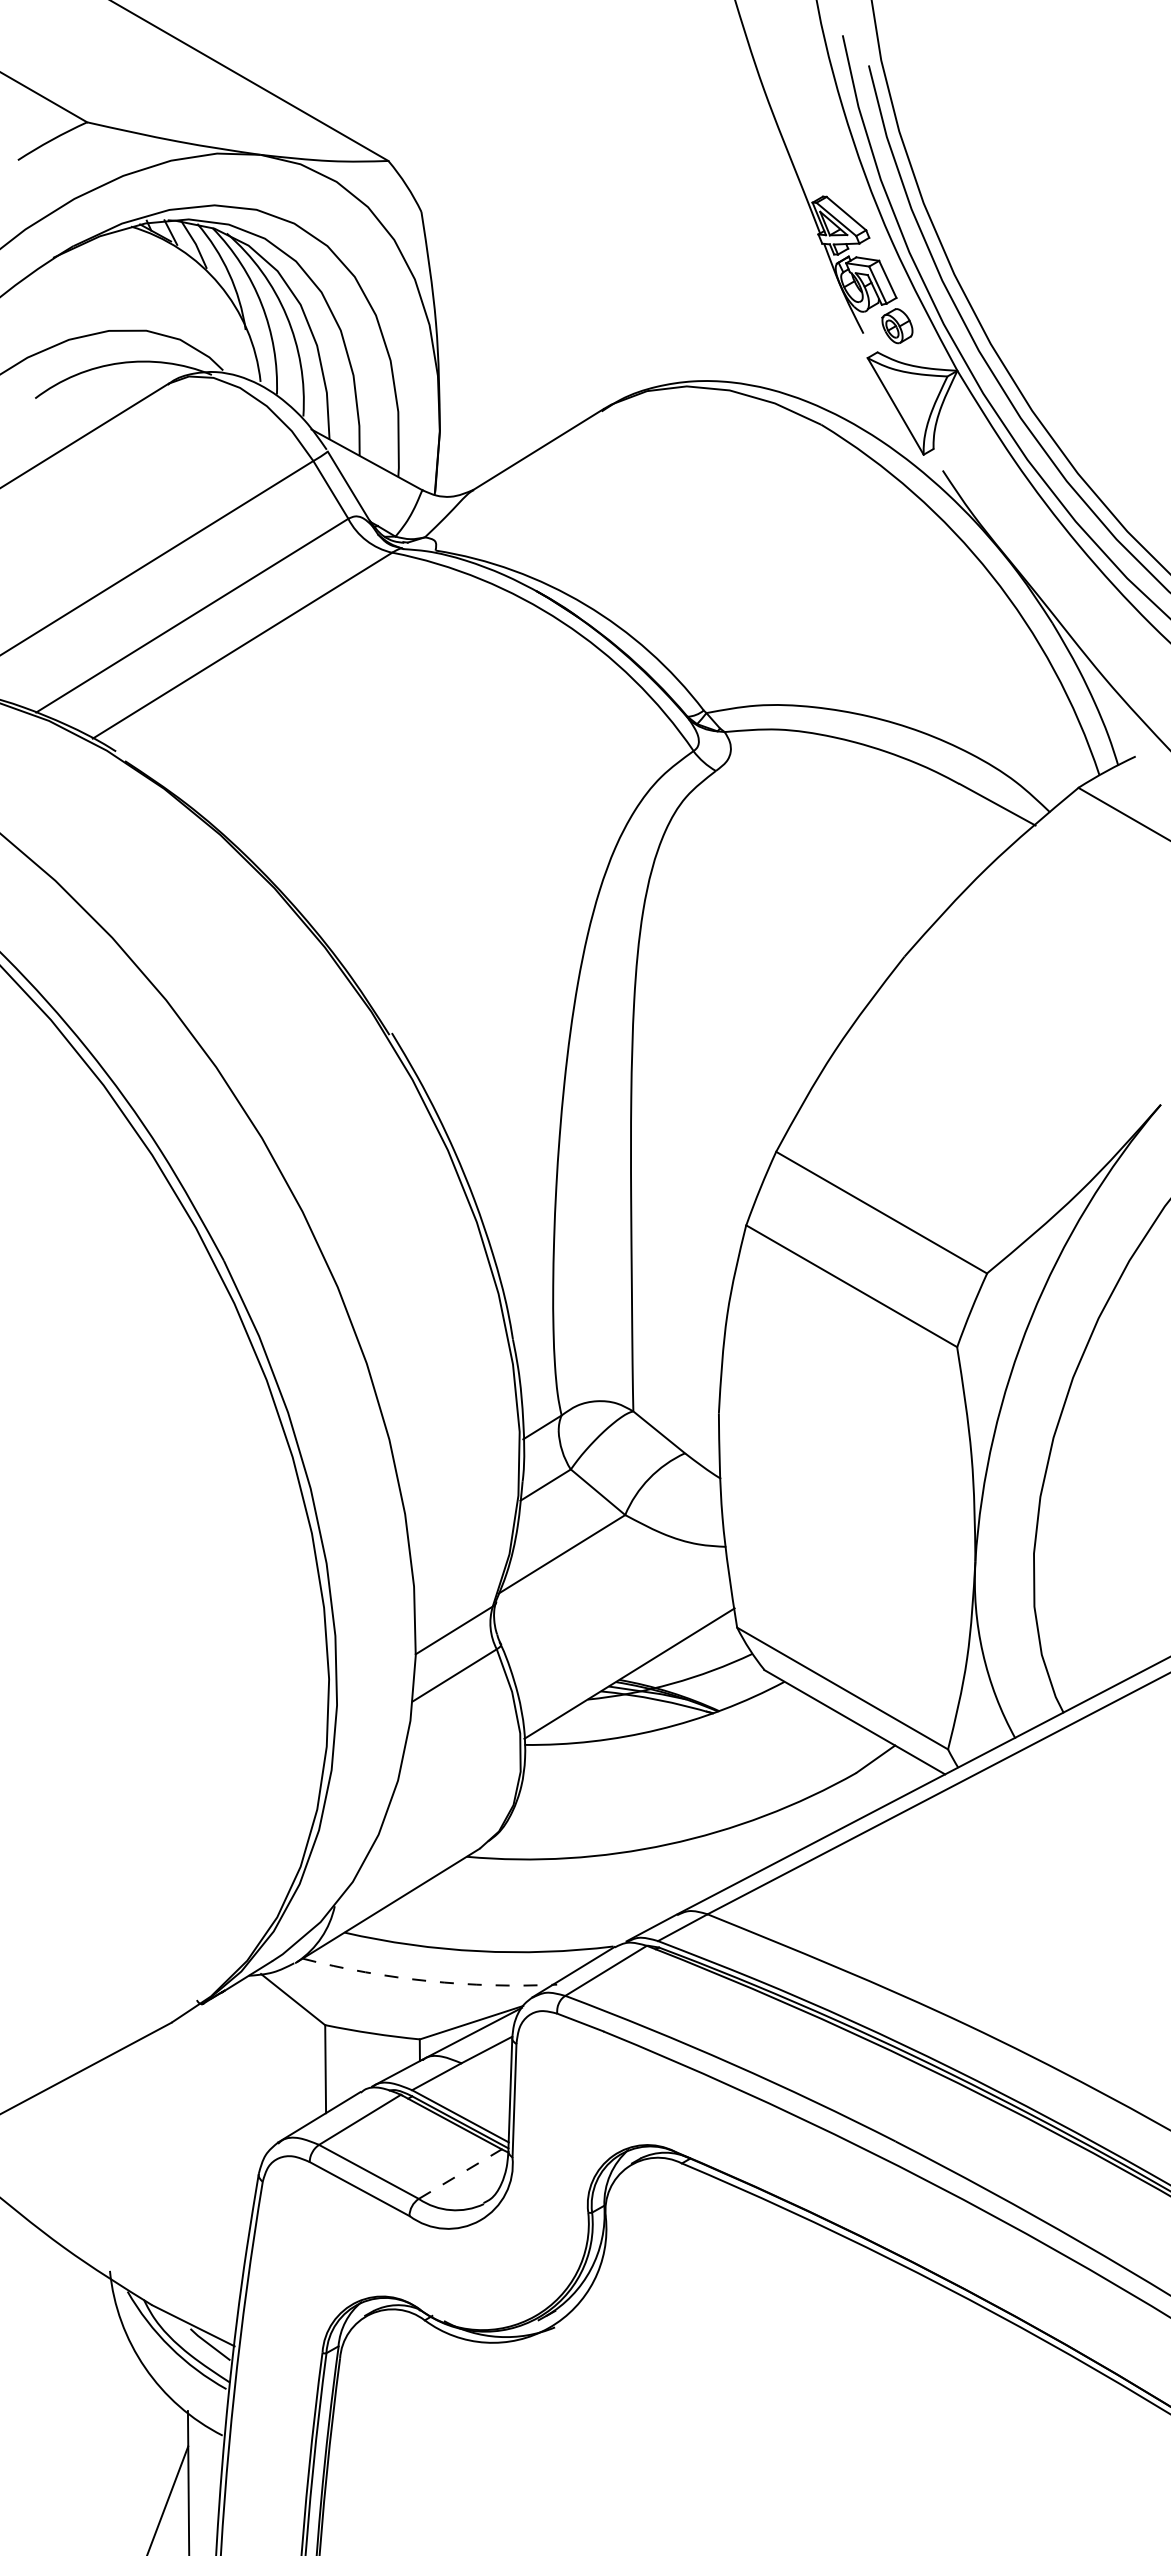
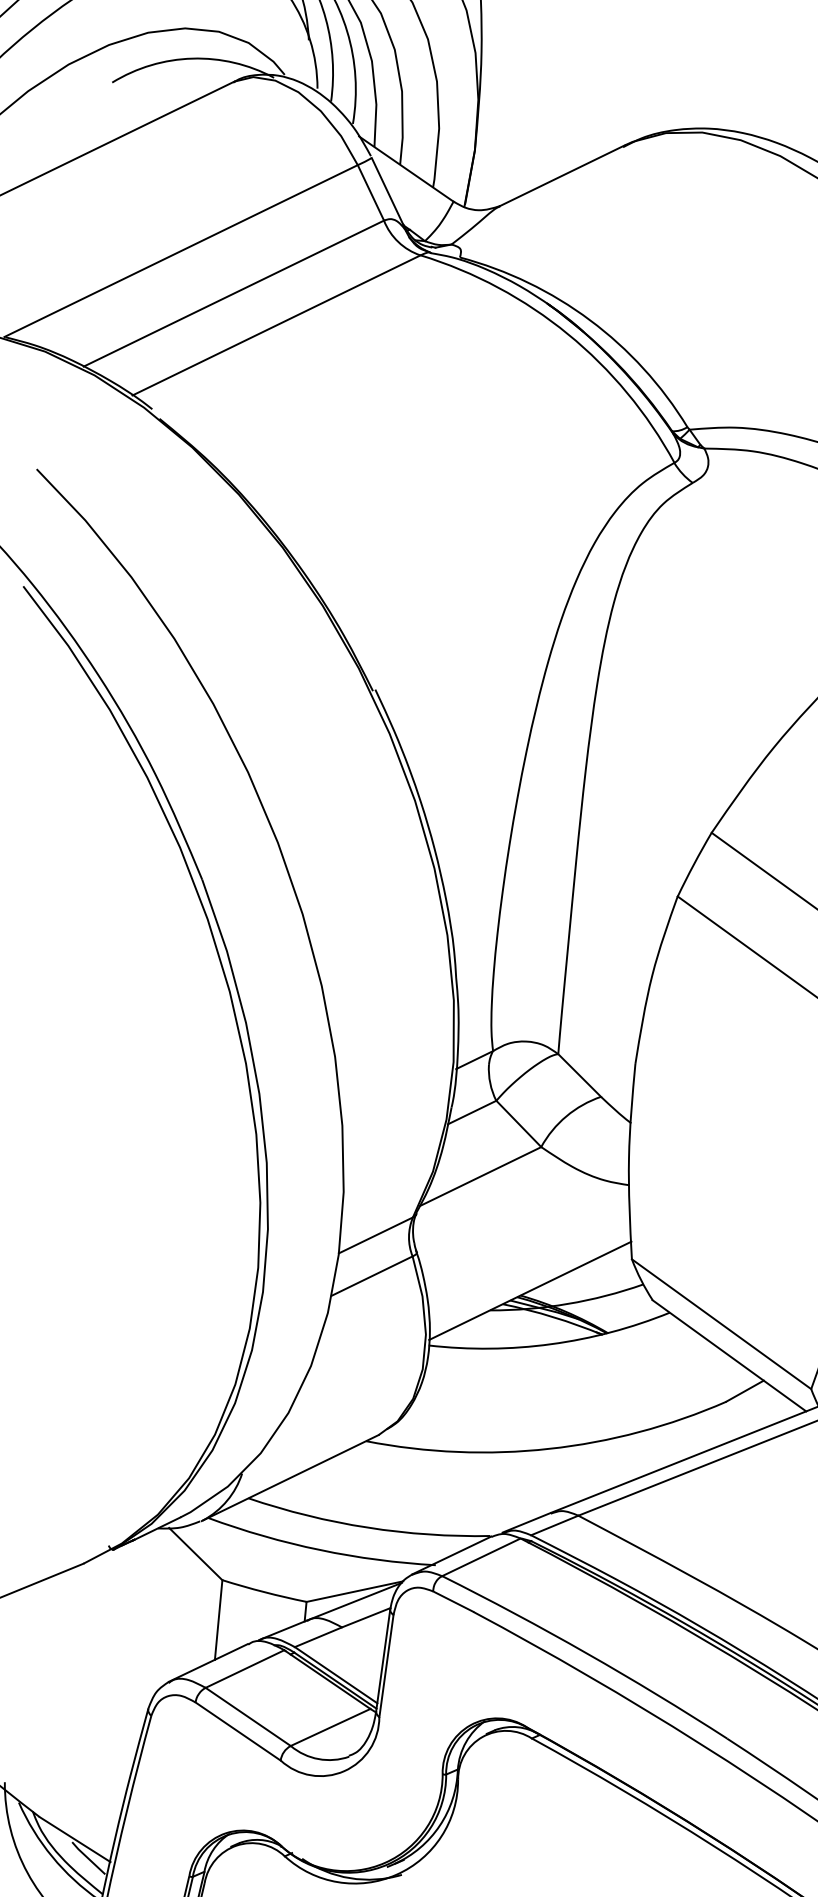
arc: (428, 1981) -> (319, 1550), dashed -> solid
line: (460, 2173) -> (330, 1726), dashed -> solid

